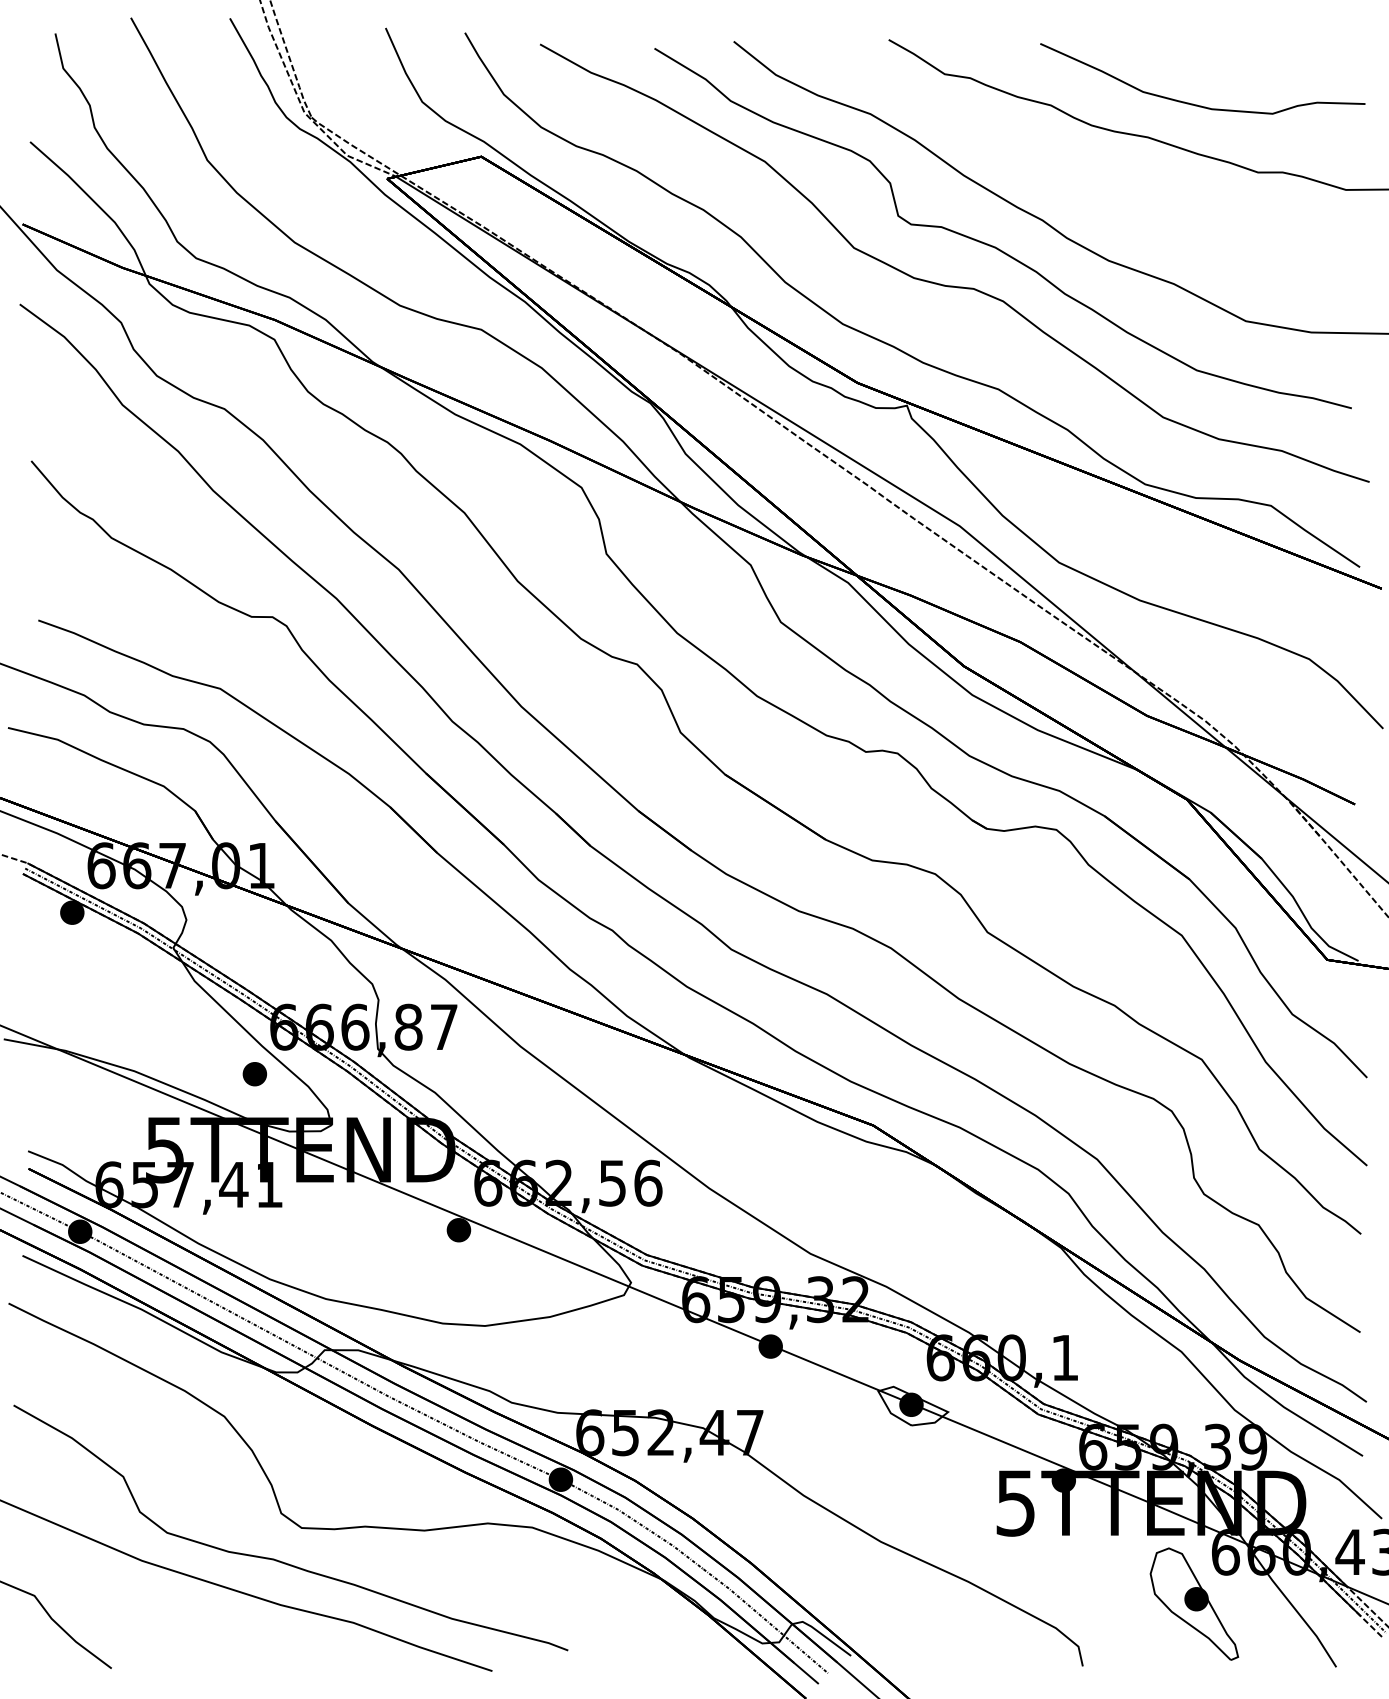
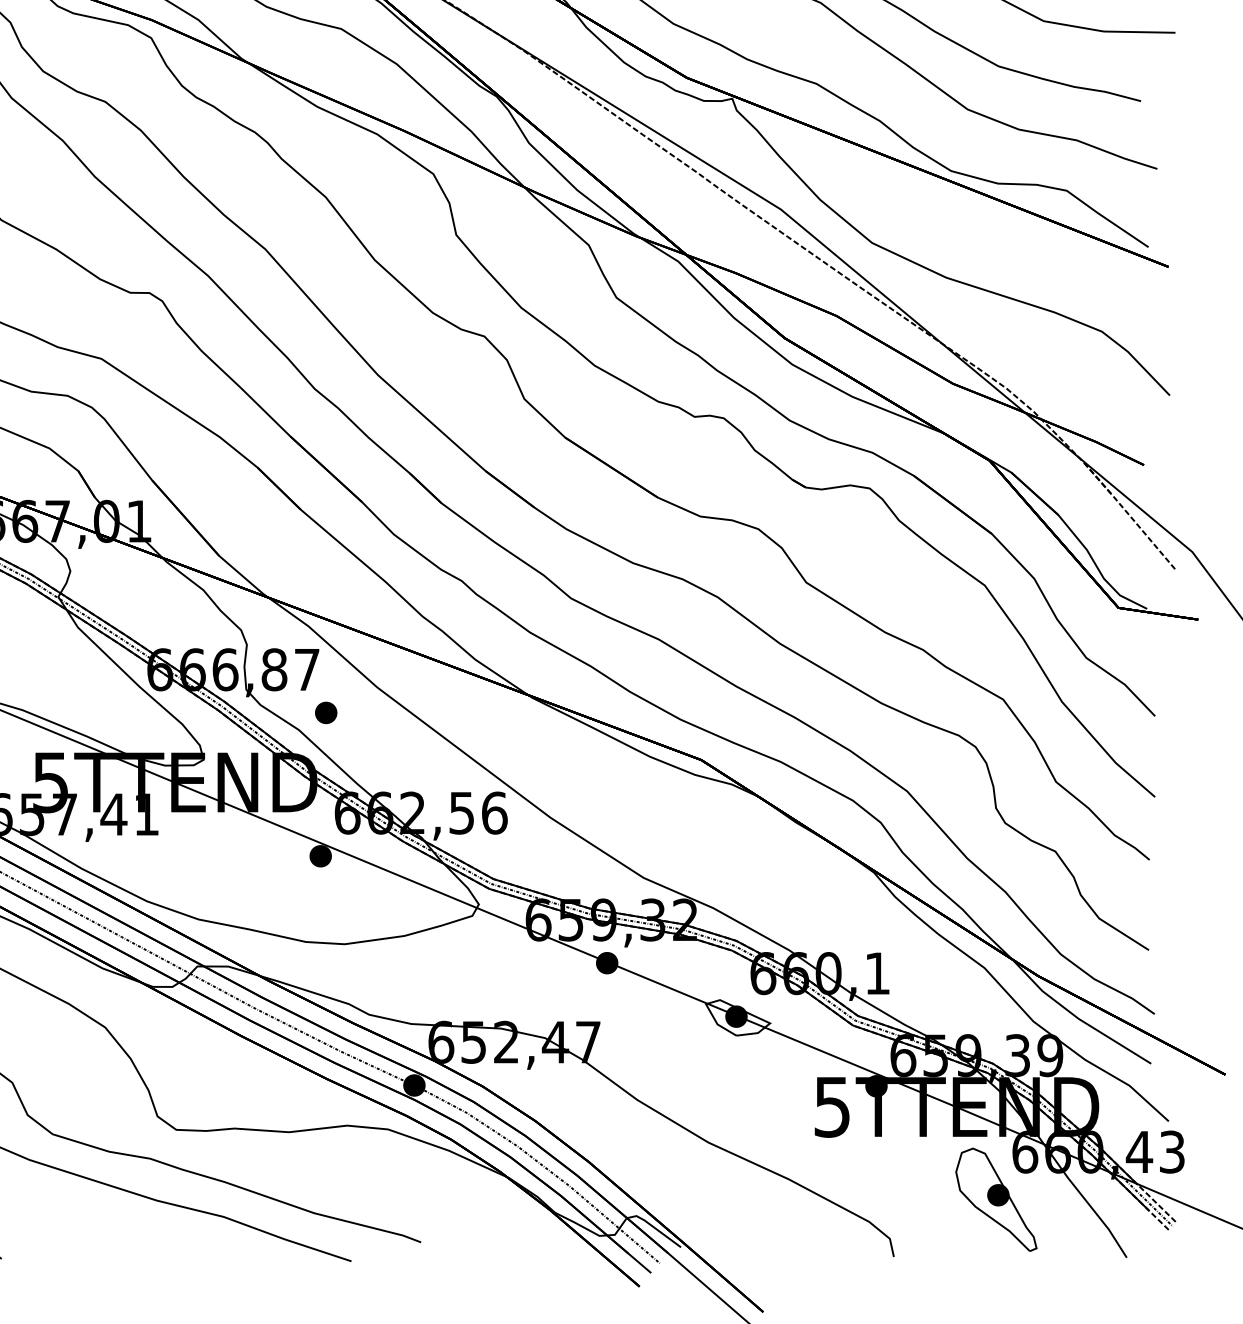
part: (254, 1074) -> (325, 713), moved

